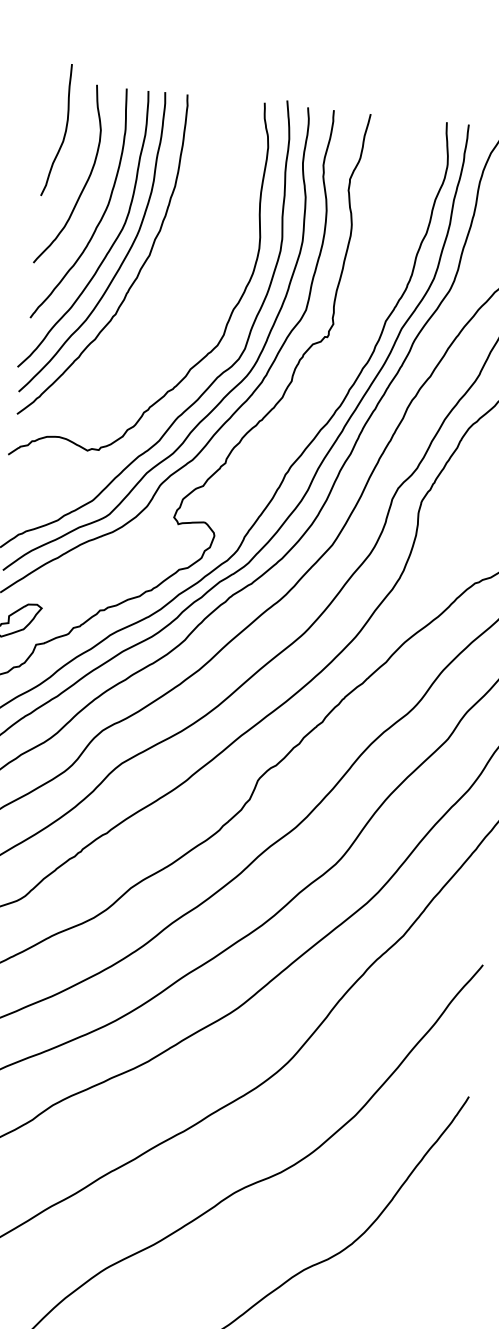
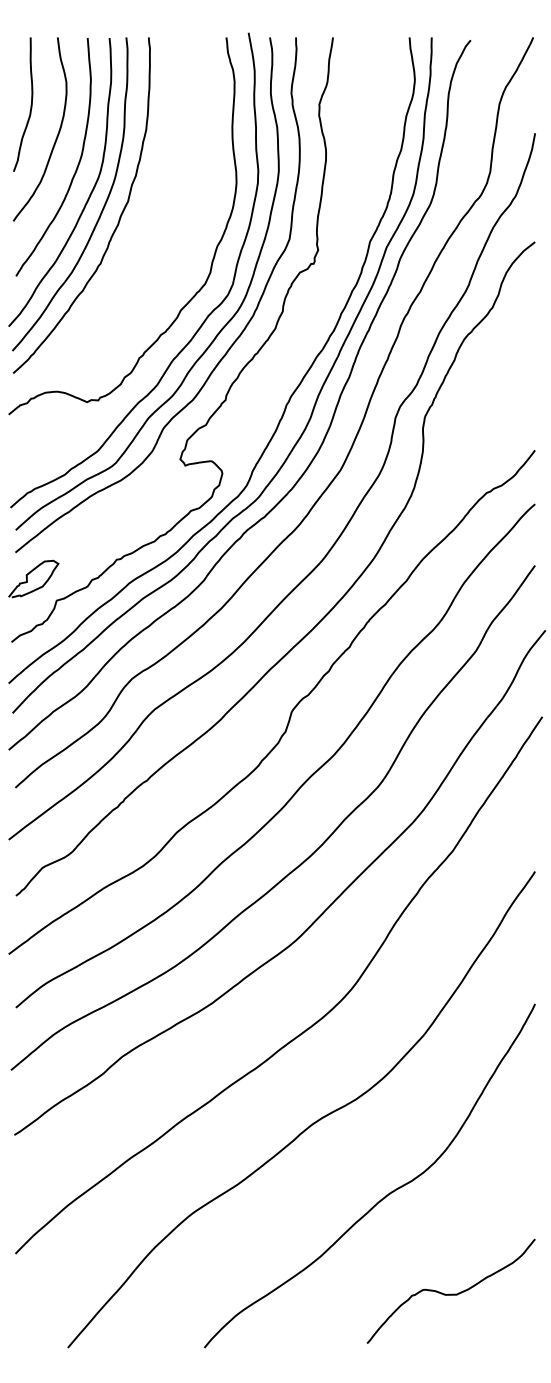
curve: (64, 130) -> (30, 104), moved

